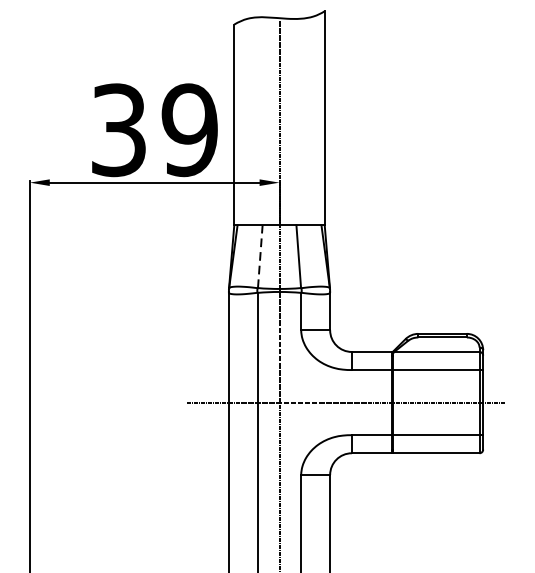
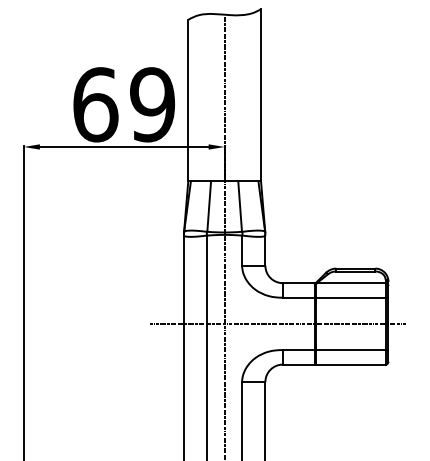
text: (118, 129) -> (95, 104), 39 -> 69
line: (260, 256) -> (209, 206), dashed -> solid

